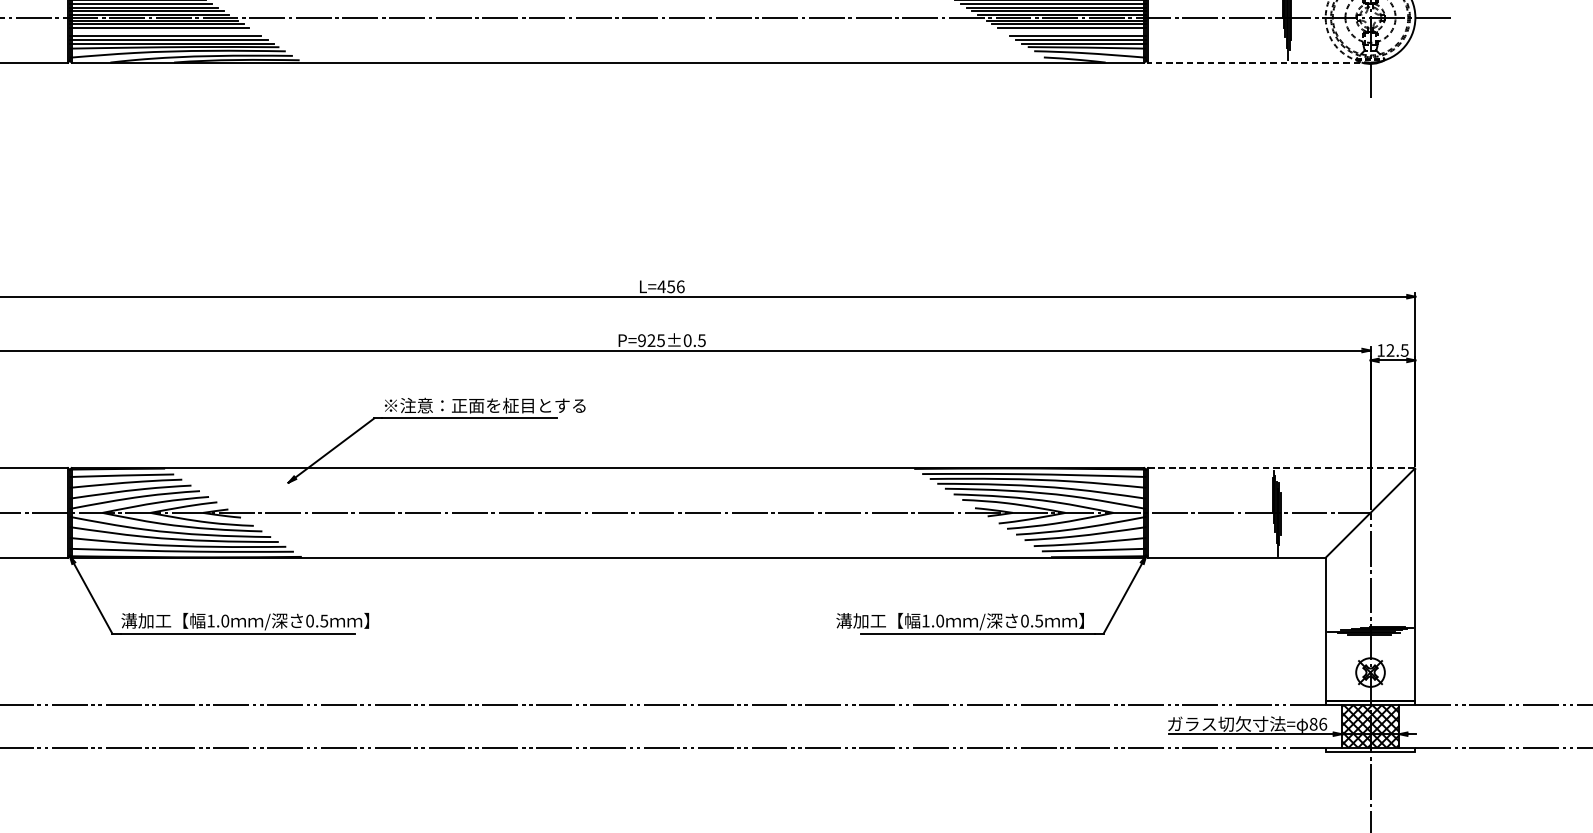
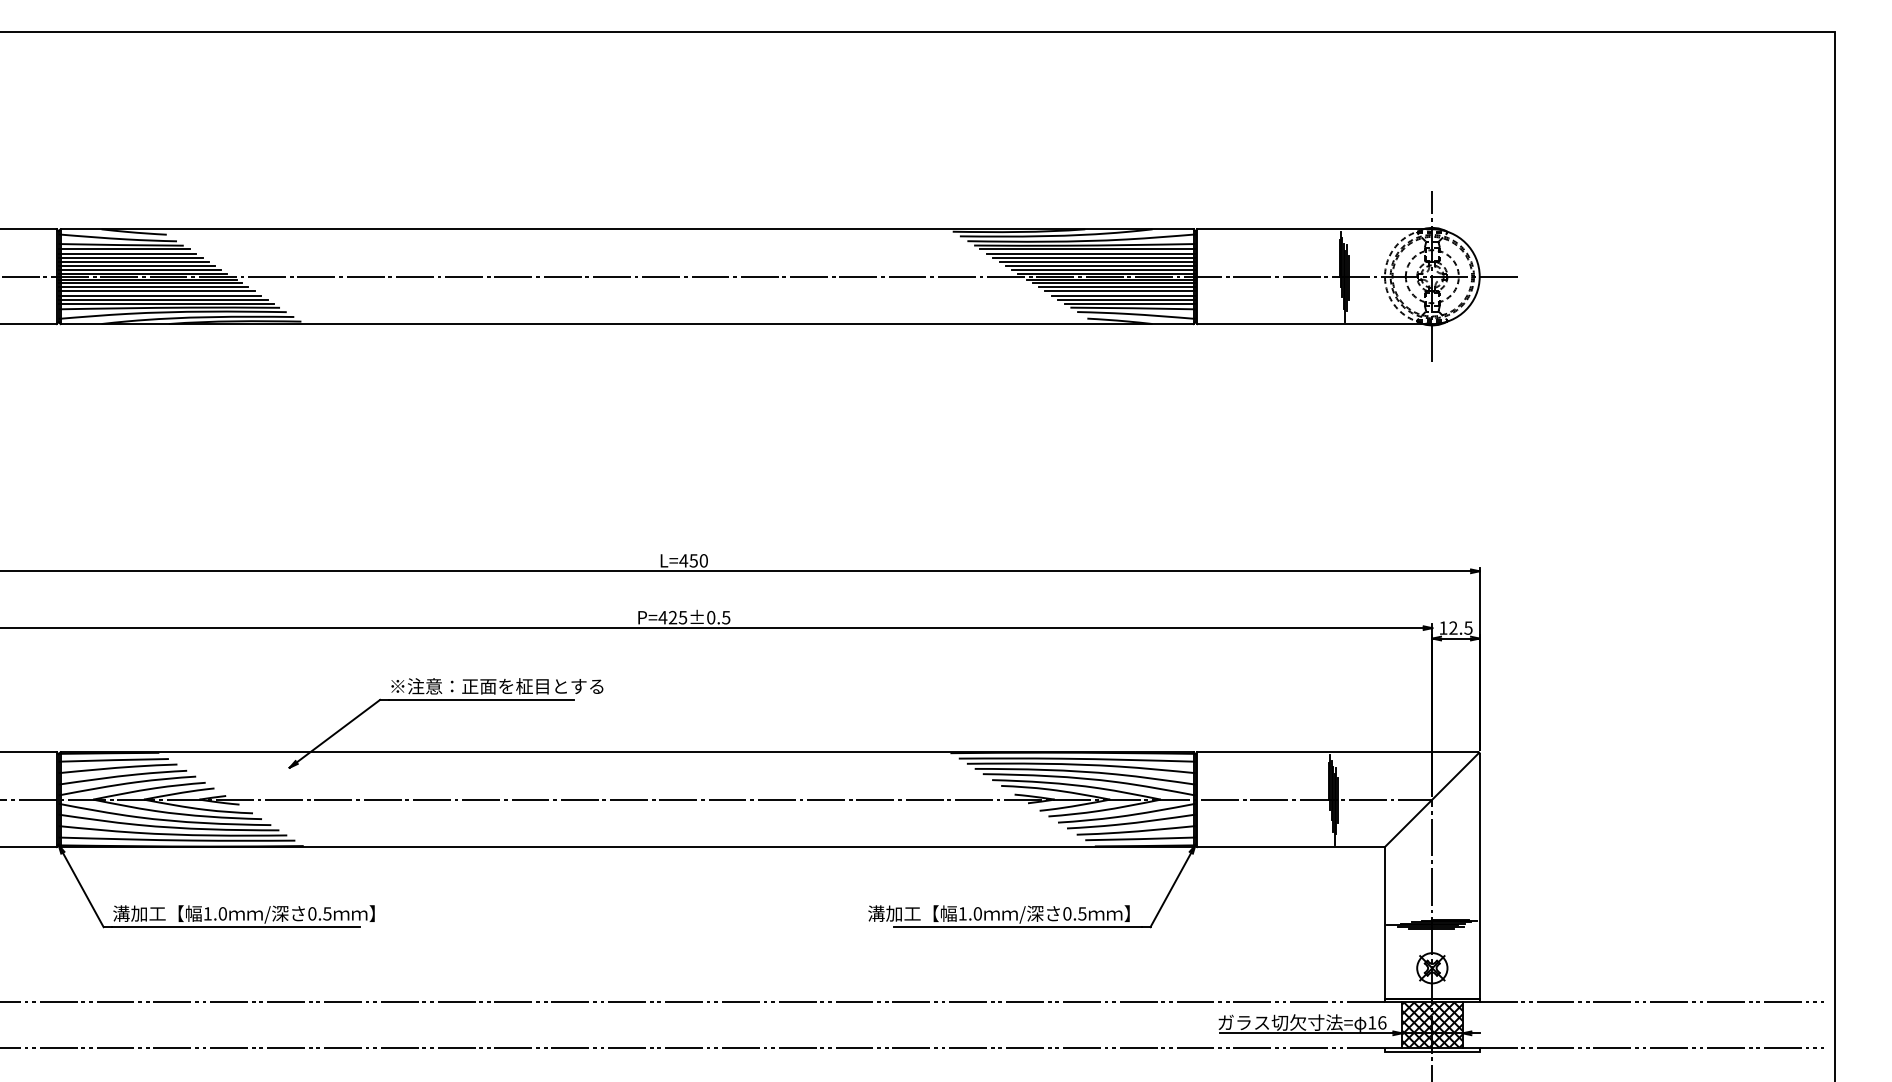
line: (162, 31) -> (156, 291), added
line: (1075, 31) -> (1120, 291), added
line: (1258, 63) -> (1314, 324), dashed -> solid
text: (680, 286) -> (703, 560), L=456 -> L=450
text: (641, 340) -> (662, 617), P=925±0.5 -> P=425±0.5
line: (1281, 468) -> (1338, 752), dashed -> solid
text: (1313, 723) -> (1372, 1022), 86 -> 16

